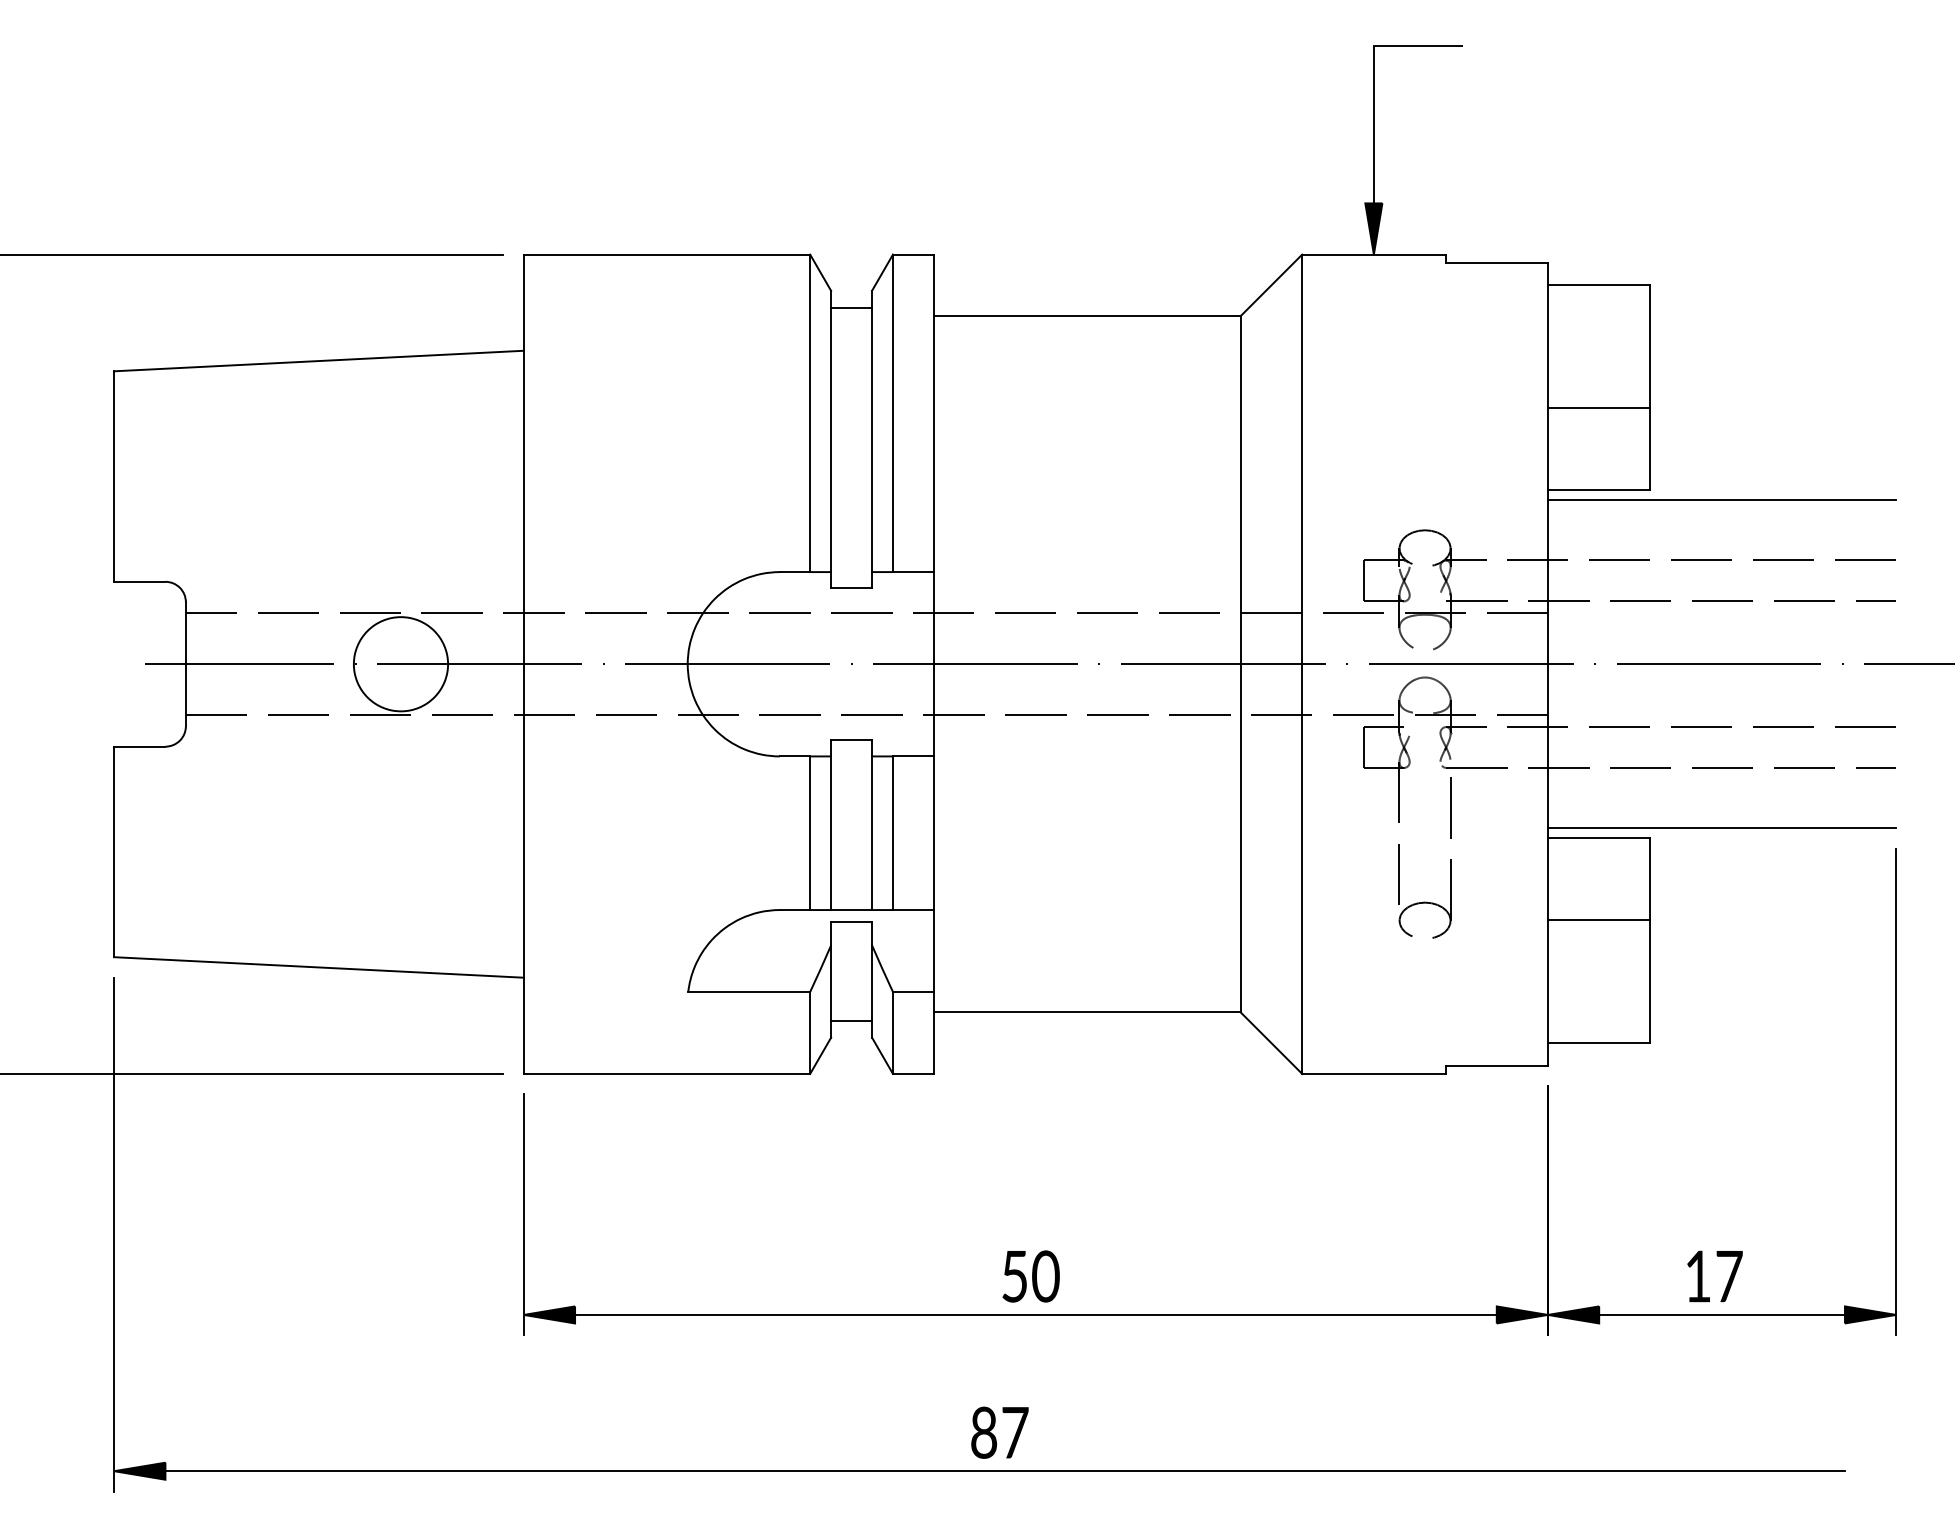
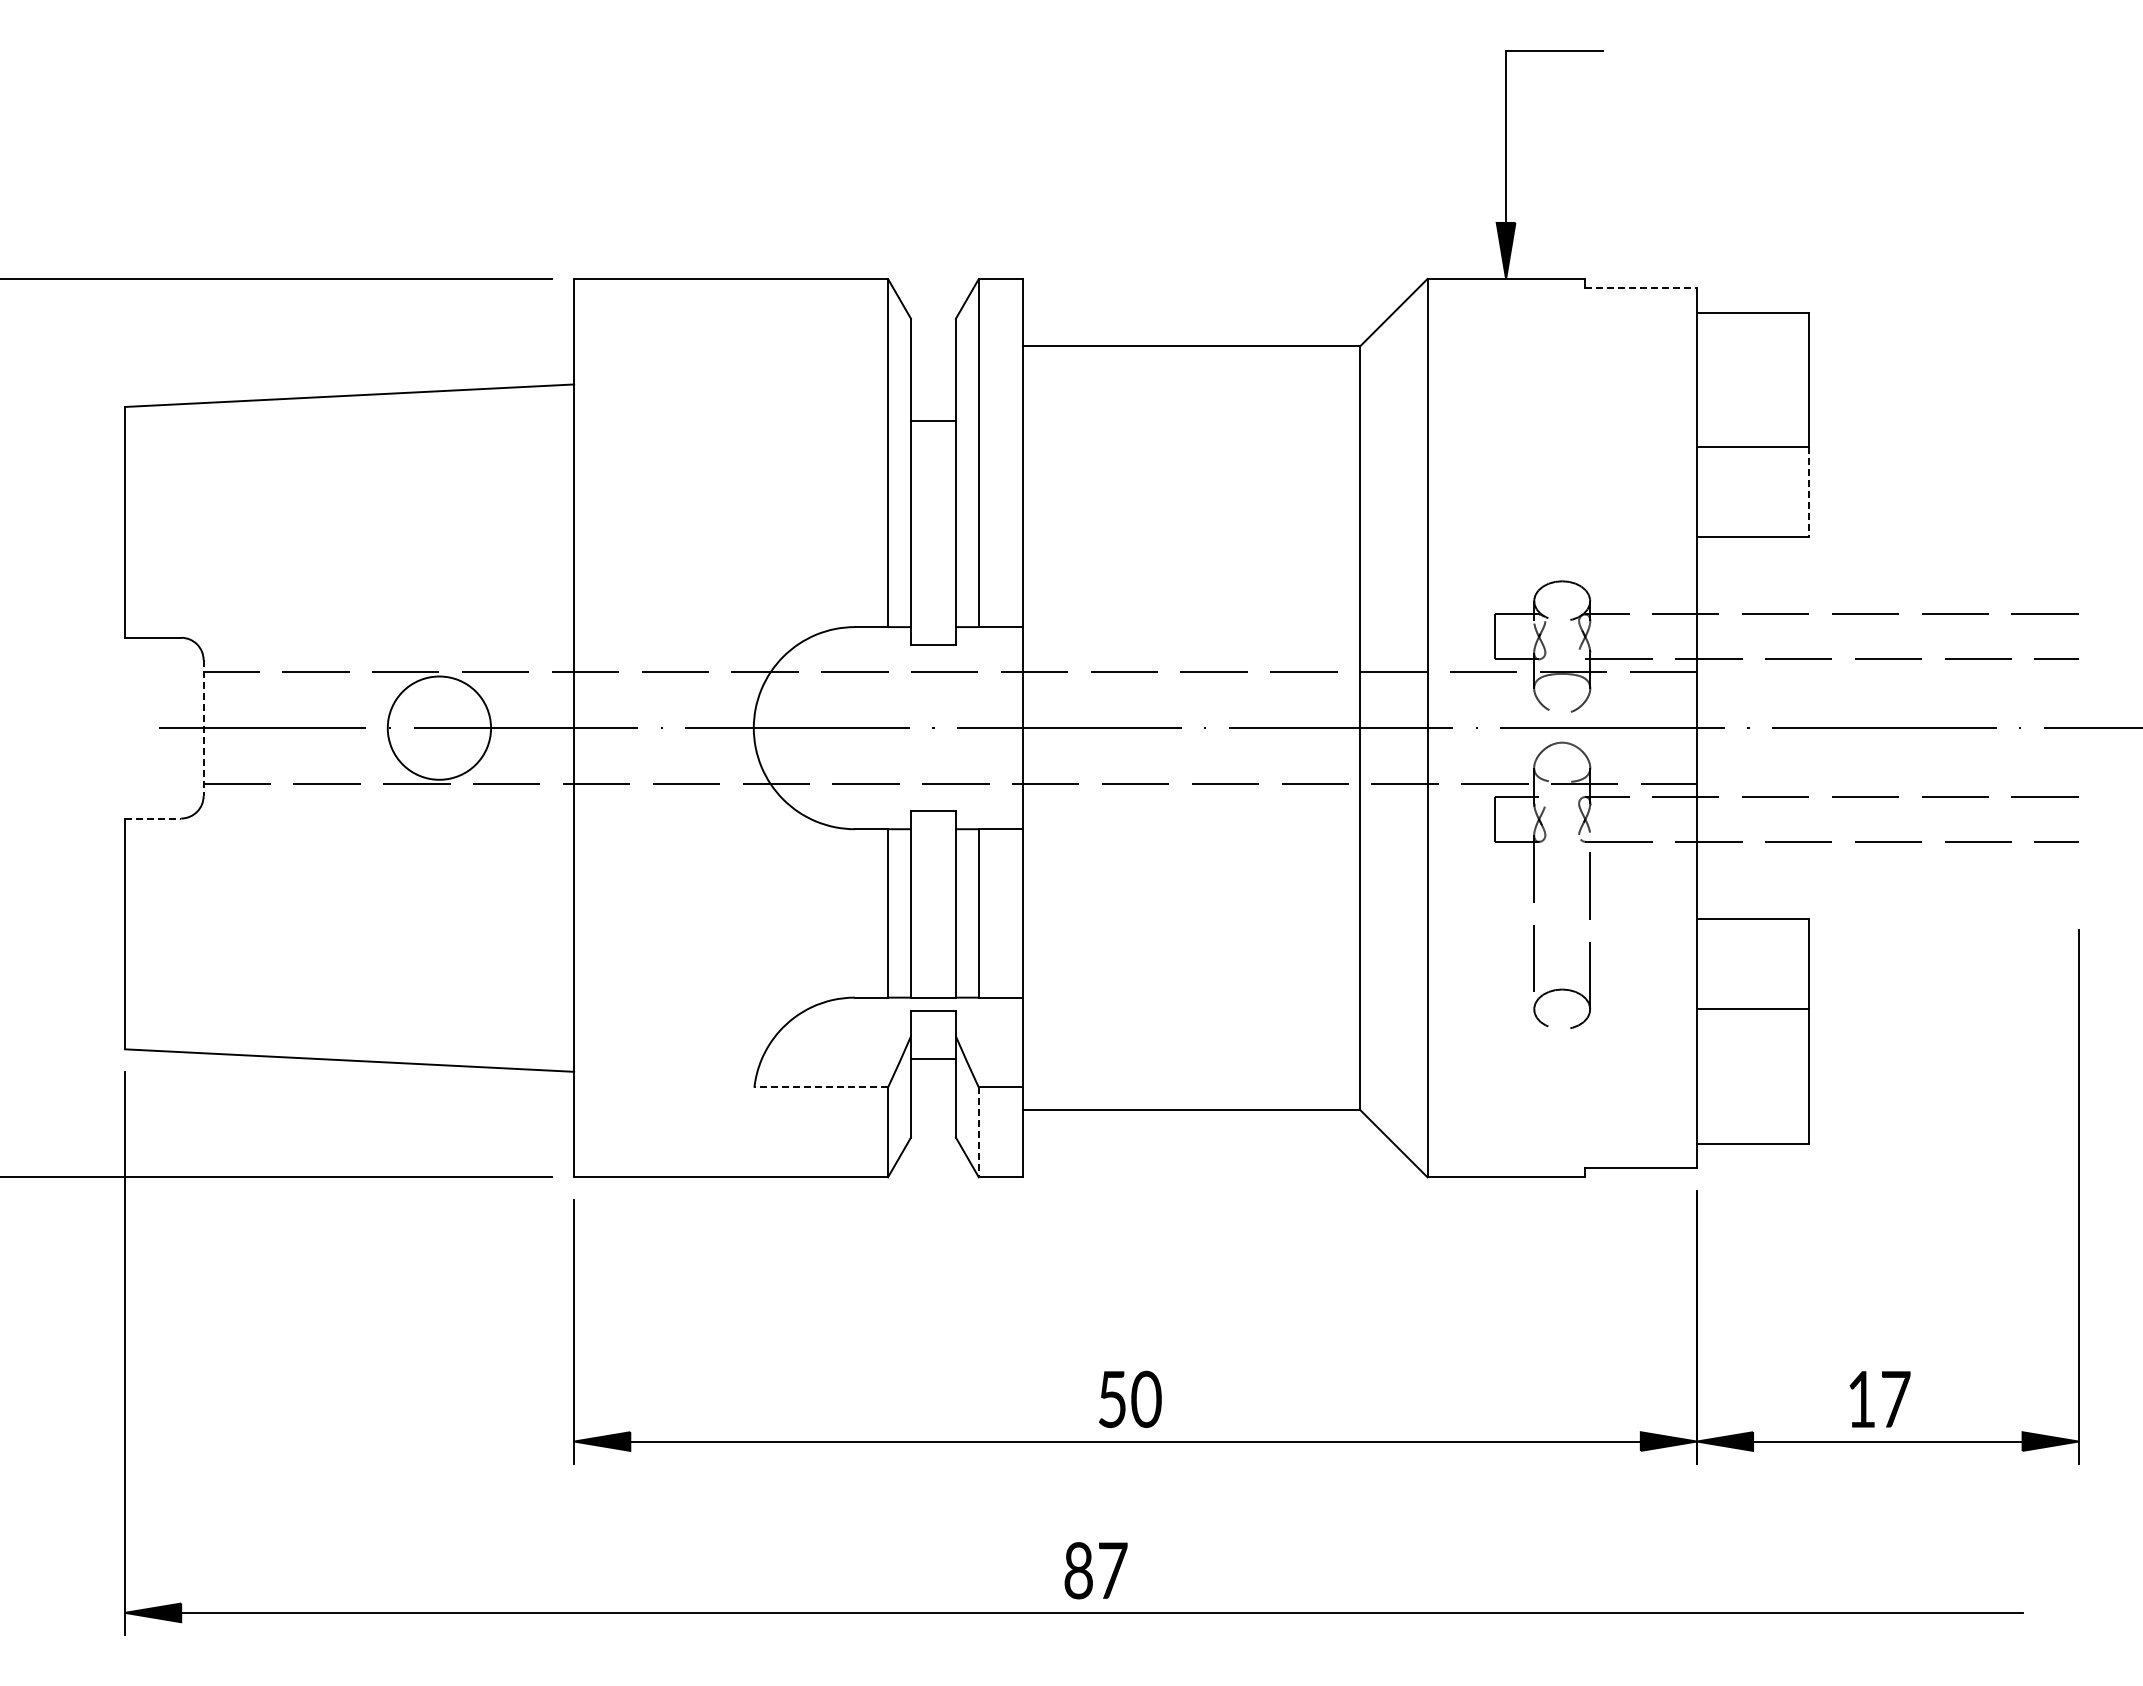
line: (1497, 263) -> (1641, 288), solid -> dashed
line: (851, 307) -> (933, 421), moved
line: (1650, 449) -> (1809, 492), solid -> dashed
line: (1721, 500) -> (1887, 548), removed
line: (185, 664) -> (203, 728), solid -> dashed
line: (140, 746) -> (153, 818), solid -> dashed
line: (1721, 827) -> (1887, 907), removed
line: (749, 992) -> (821, 1087), solid -> dashed
line: (851, 1020) -> (933, 1058), moved
line: (892, 1033) -> (978, 1132), solid -> dashed

